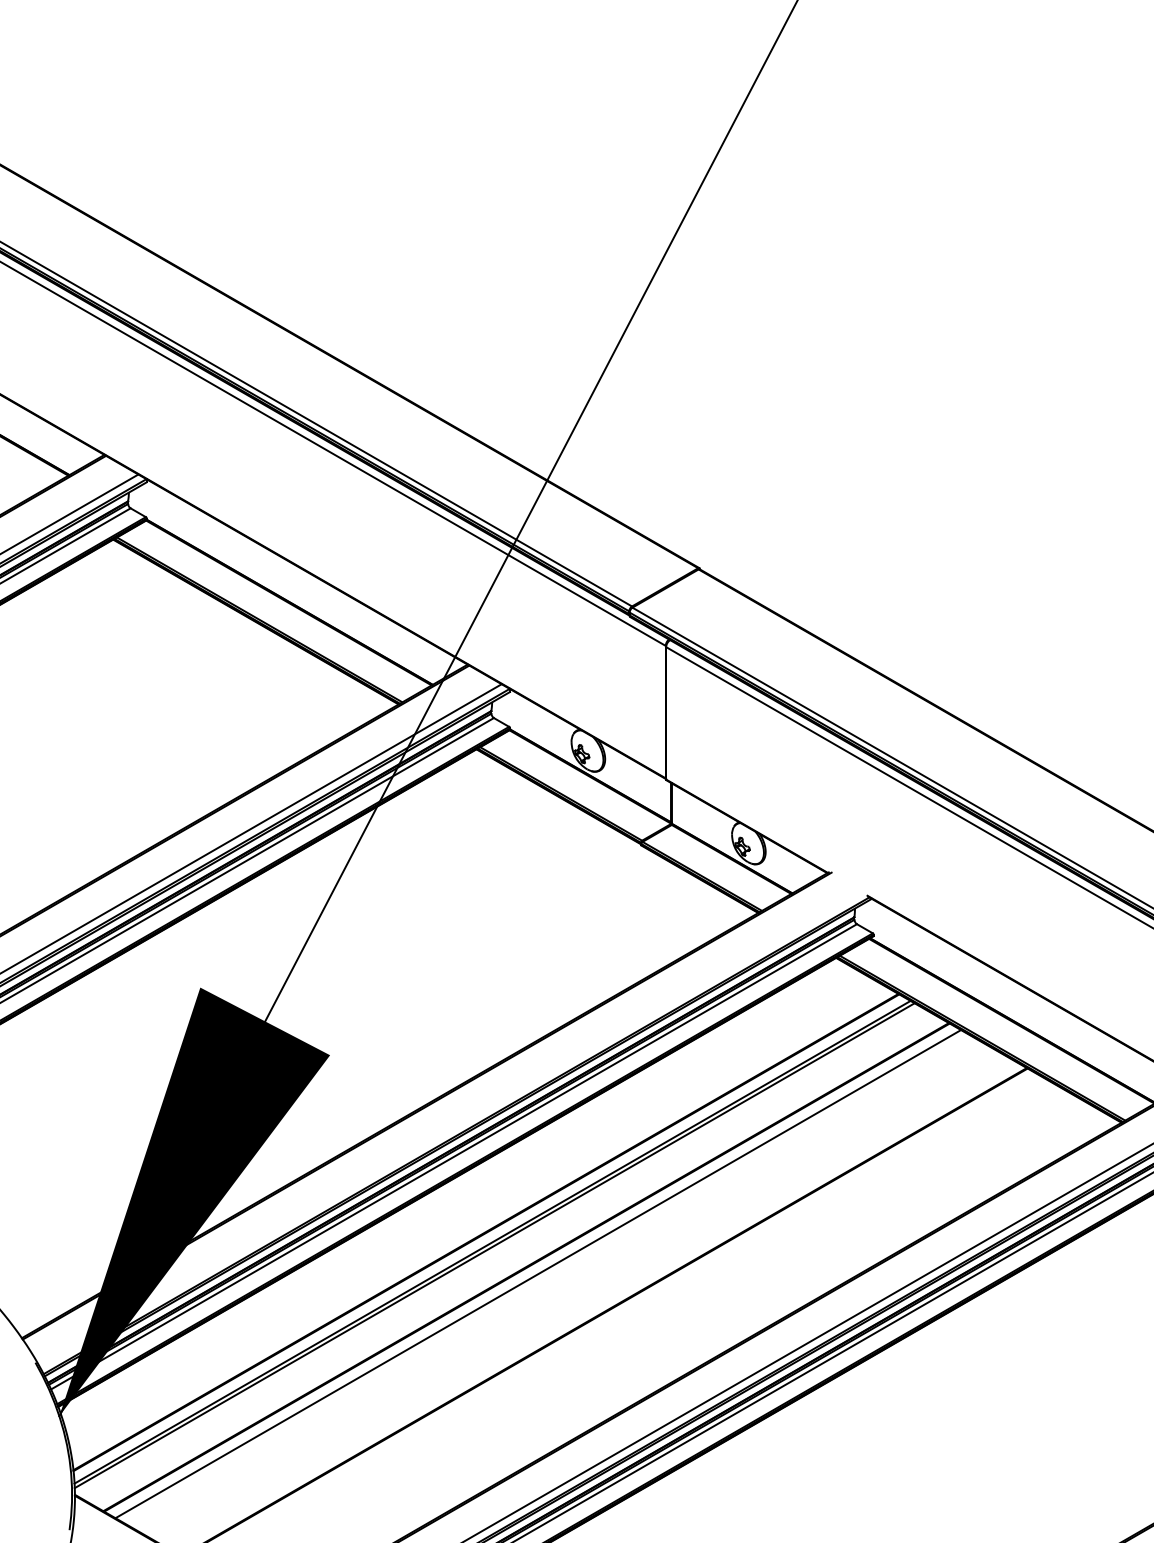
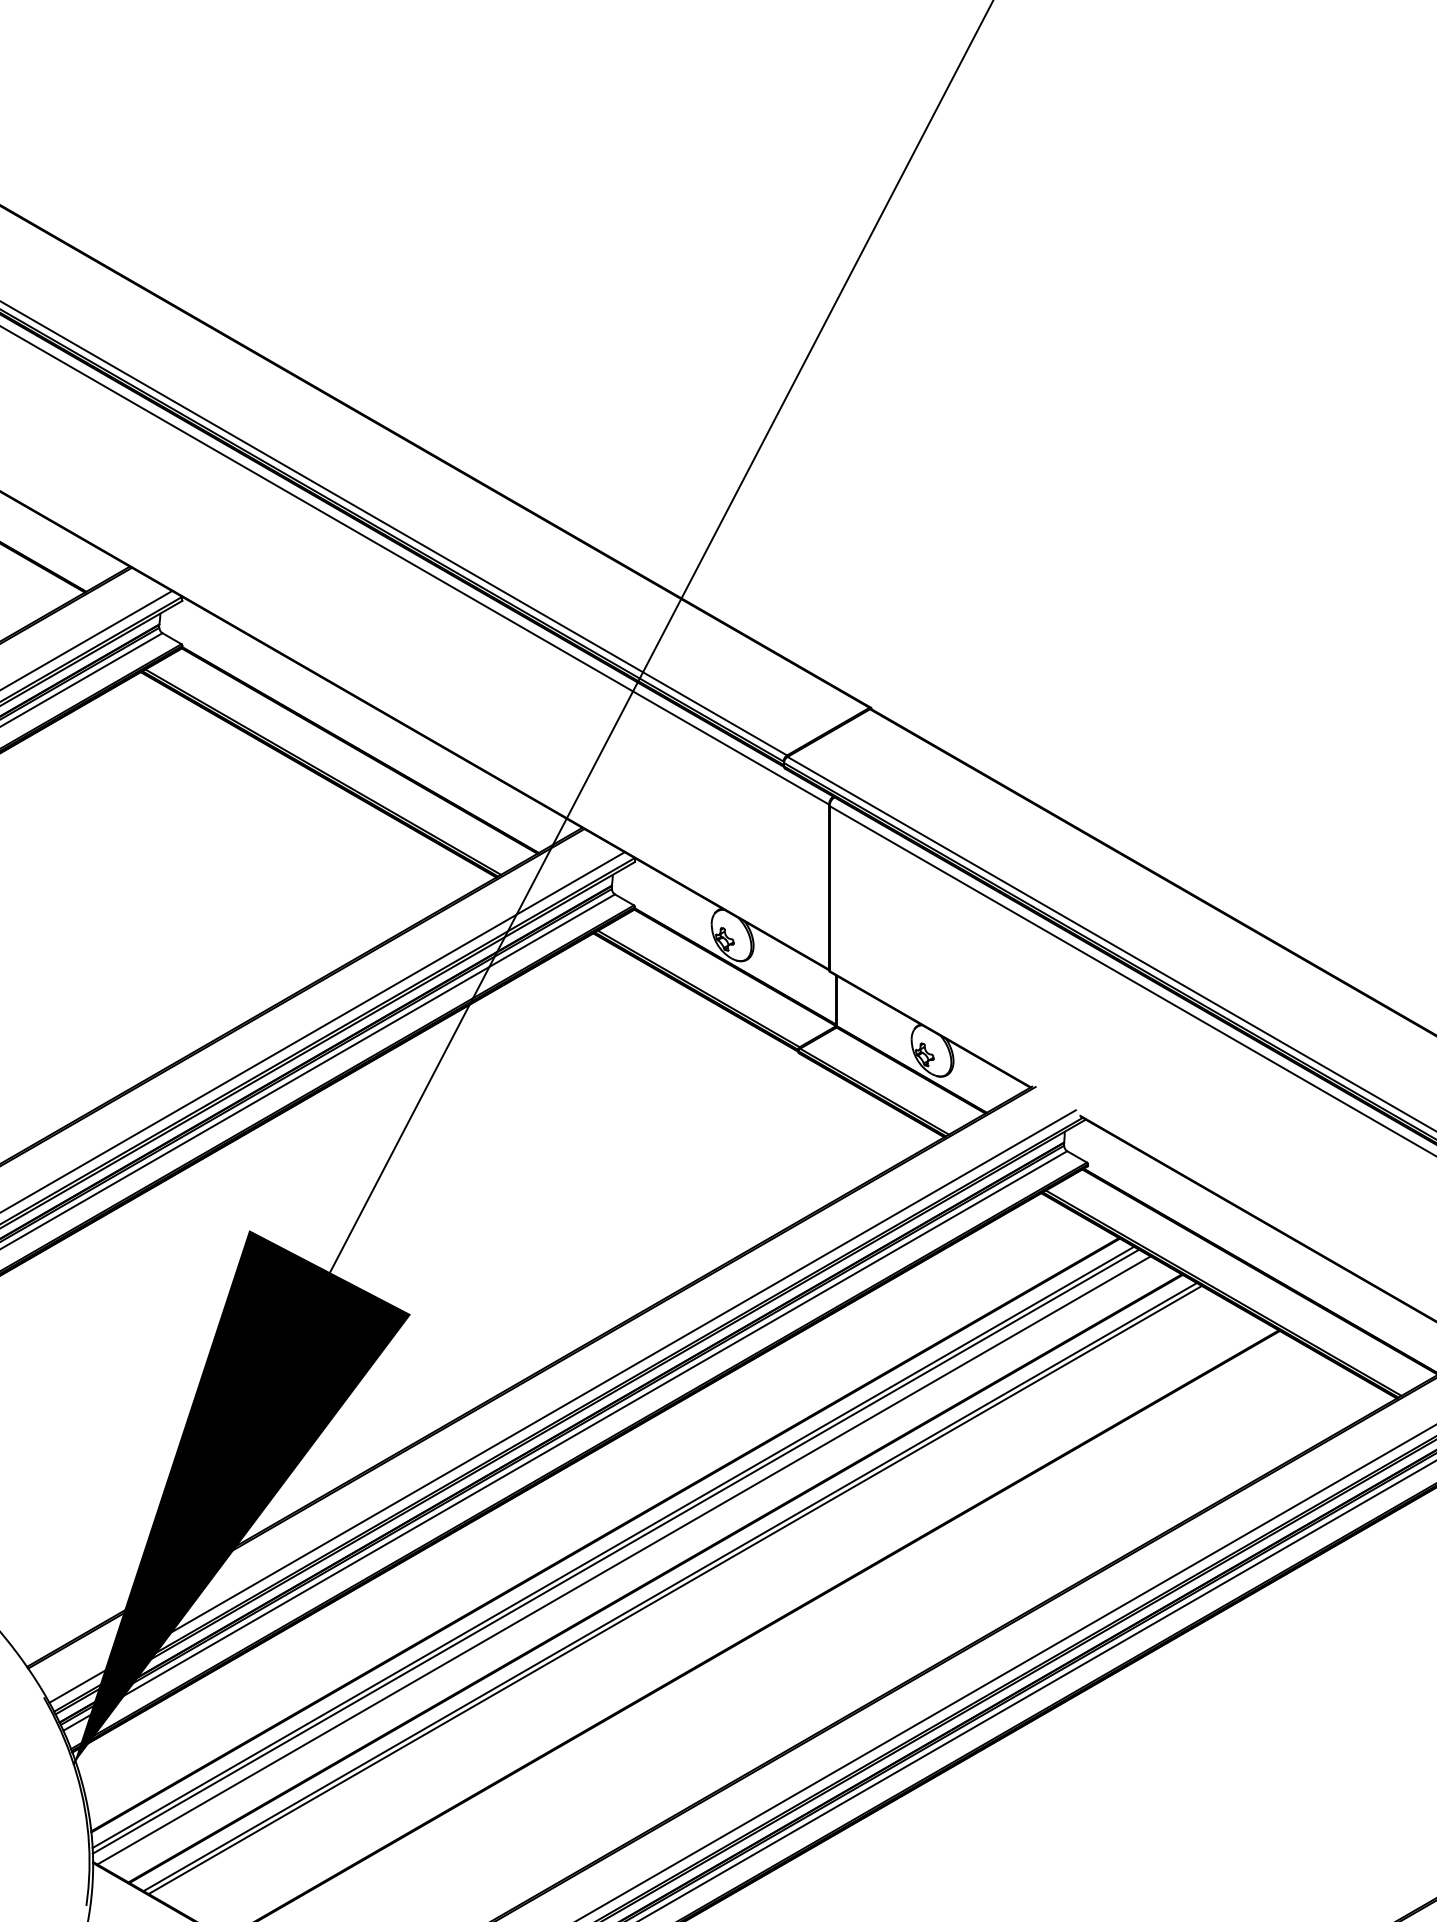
line: (451, 1129) -> (562, 1406), added
line: (500, 1252) -> (623, 1560), added
line: (541, 1276) -> (674, 1589), added

